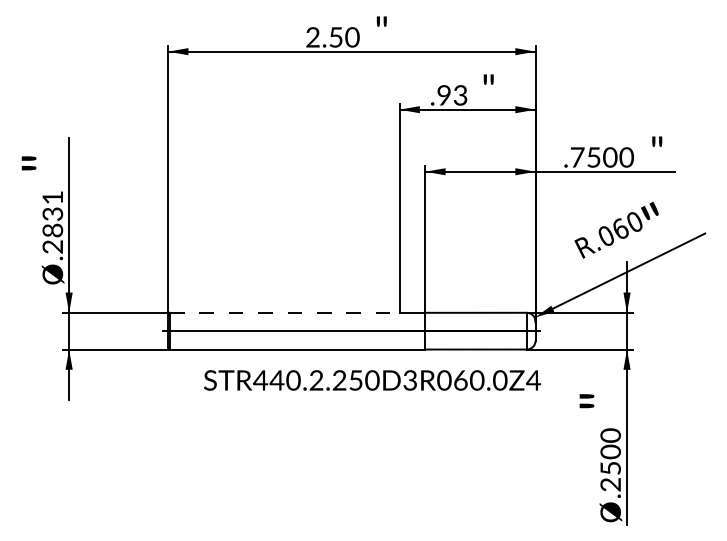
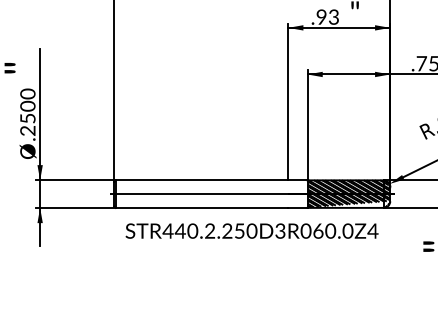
text: (52, 213) -> (27, 105), .2831 -> .2500
line: (284, 312) -> (201, 180), dashed -> solid
hatch: (480, 330) -> (348, 193), added
text: (372, 380) -> (252, 231), moved

